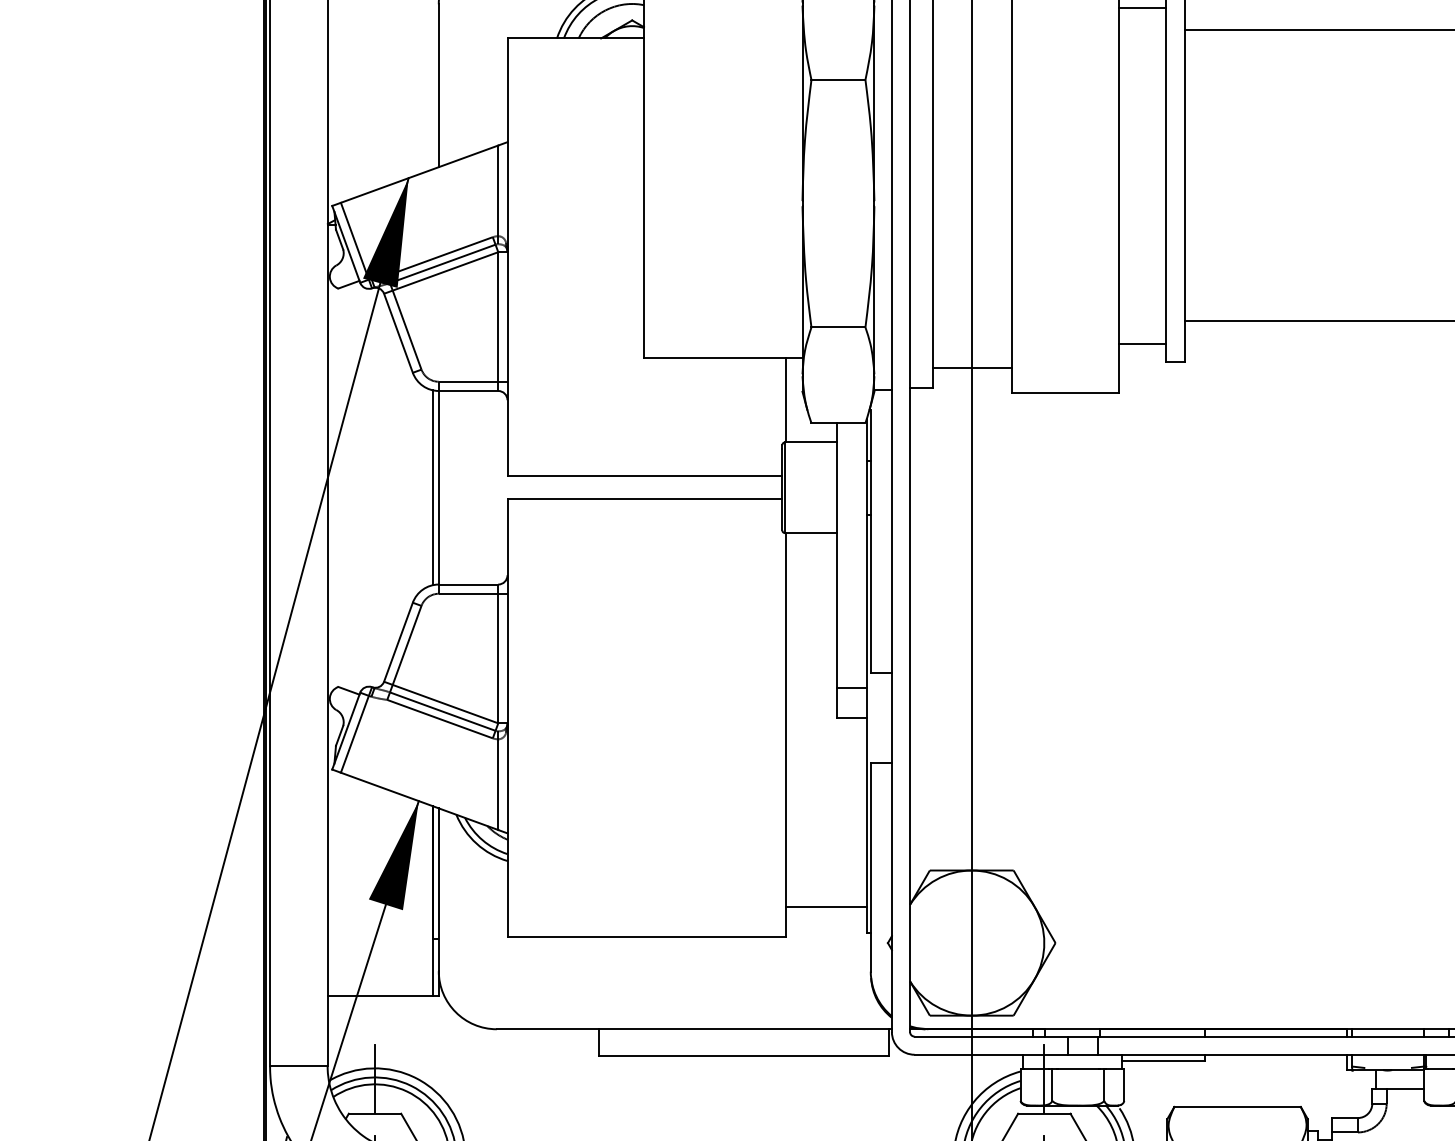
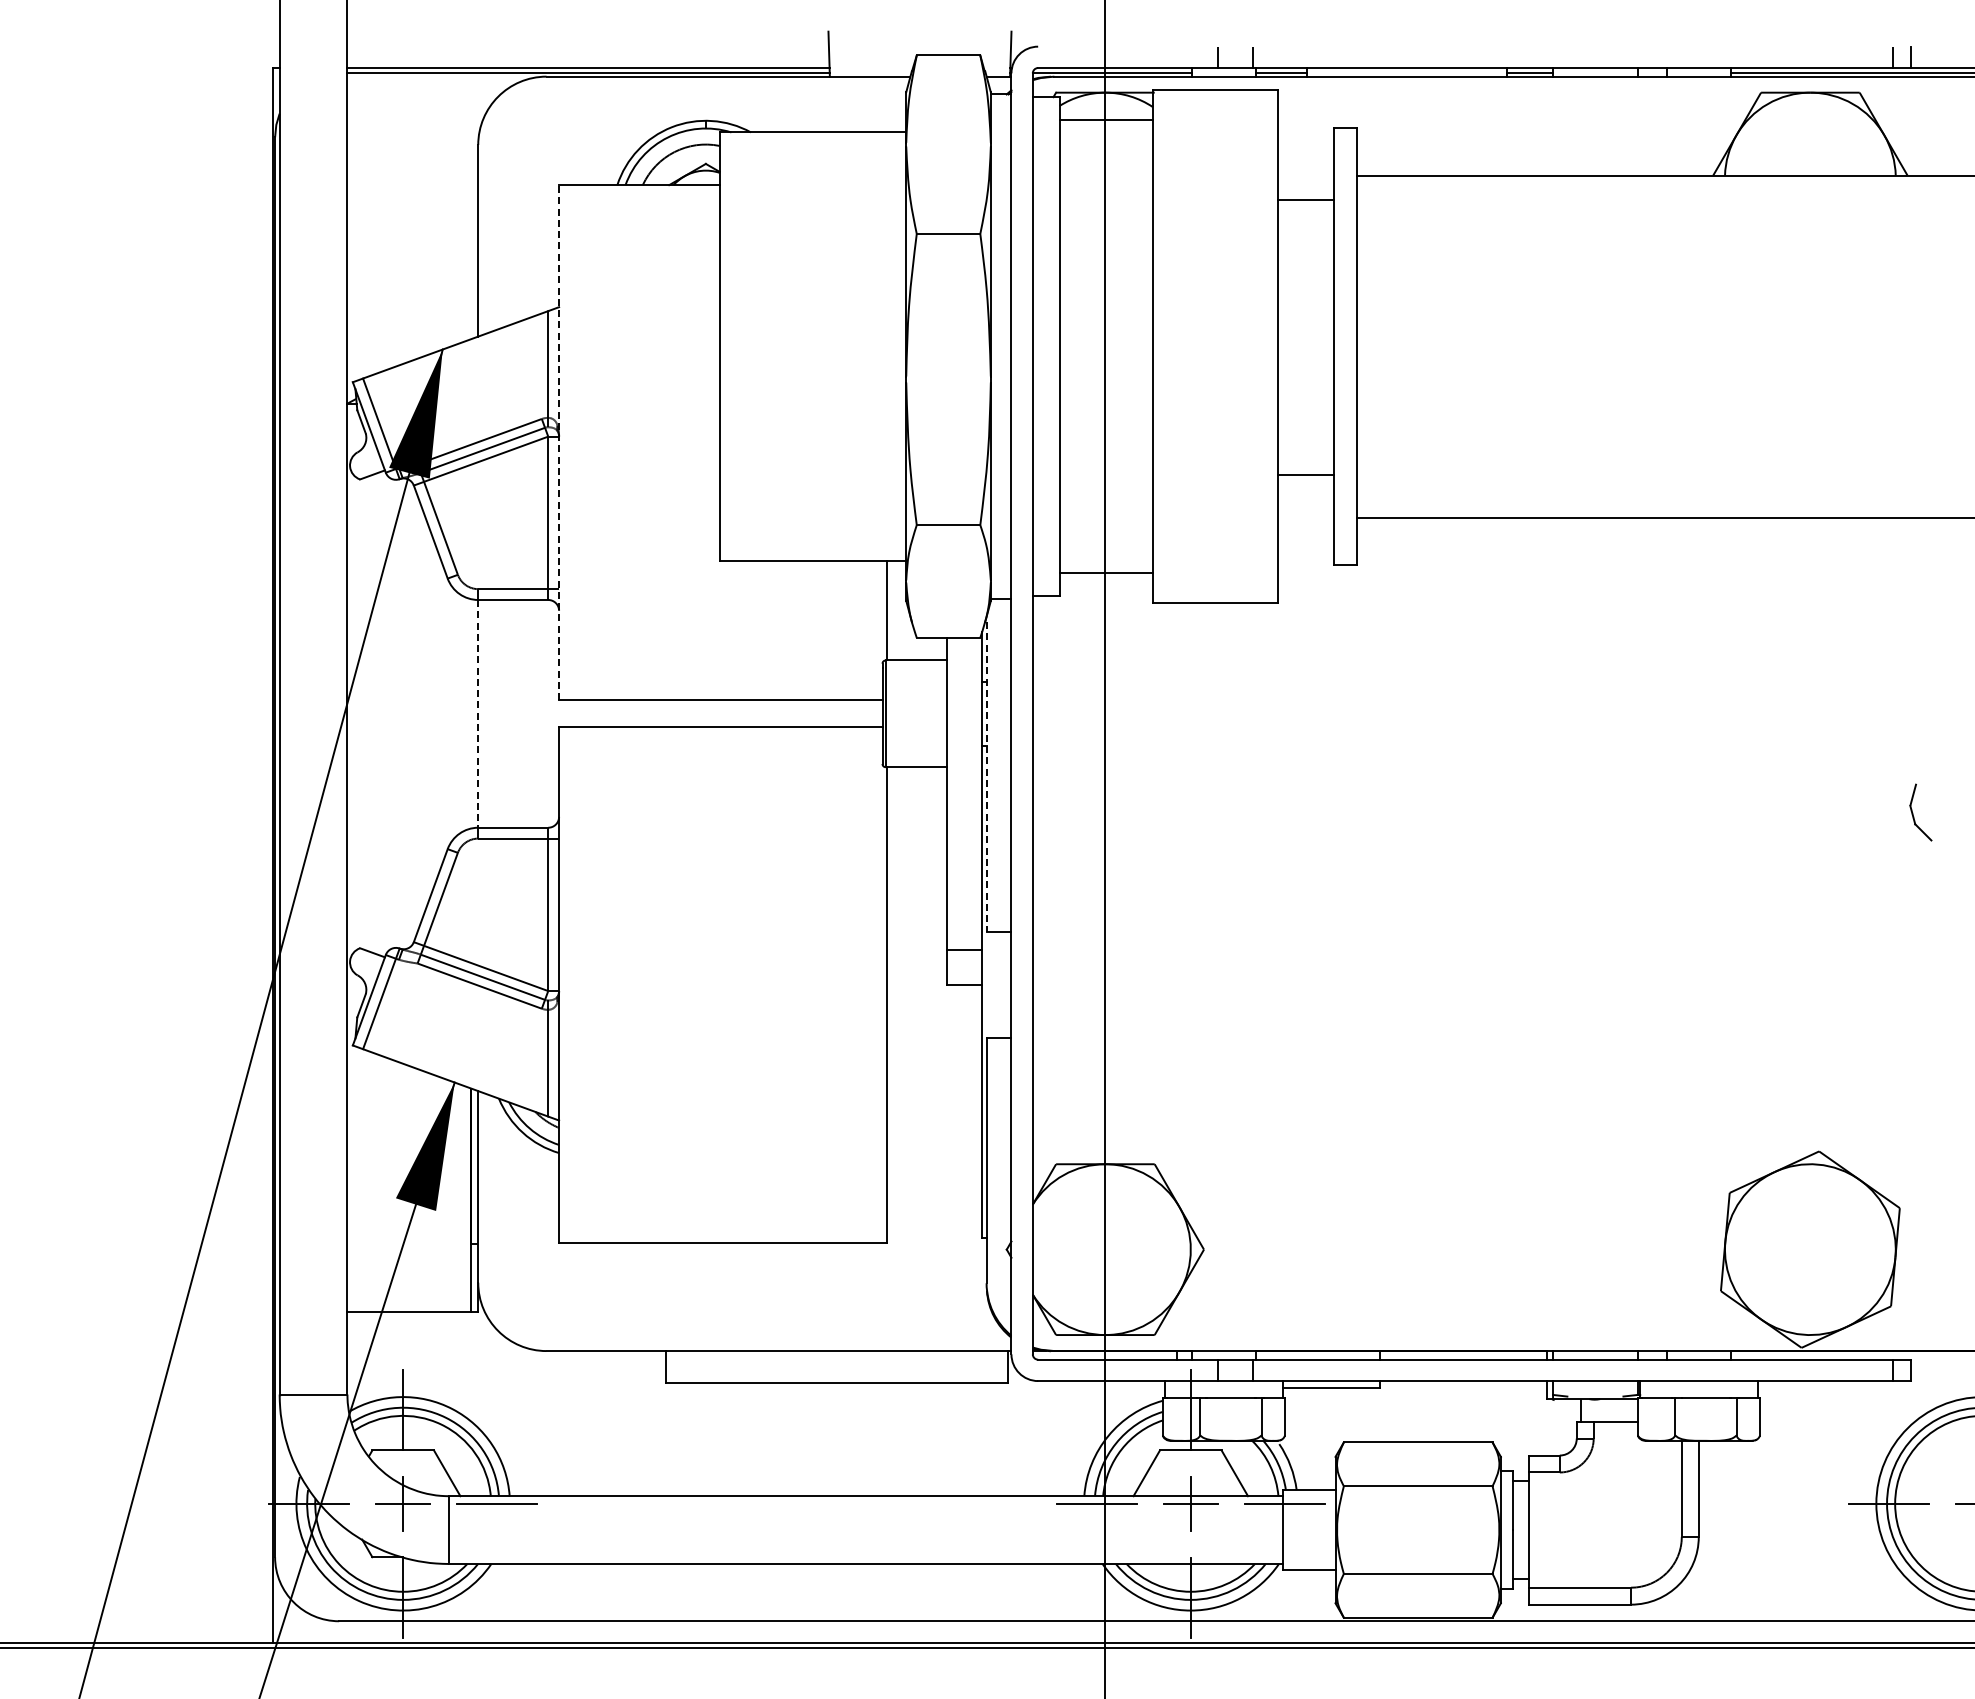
line: (1141, 8) -> (1305, 200), moved
line: (507, 257) -> (559, 442), solid -> dashed
line: (1141, 343) -> (1305, 475), moved
line: (433, 487) -> (471, 713), removed
line: (439, 487) -> (478, 713), solid -> dashed
line: (870, 541) -> (986, 777), solid -> dashed
line: (825, 907) -> (933, 1207), removed

